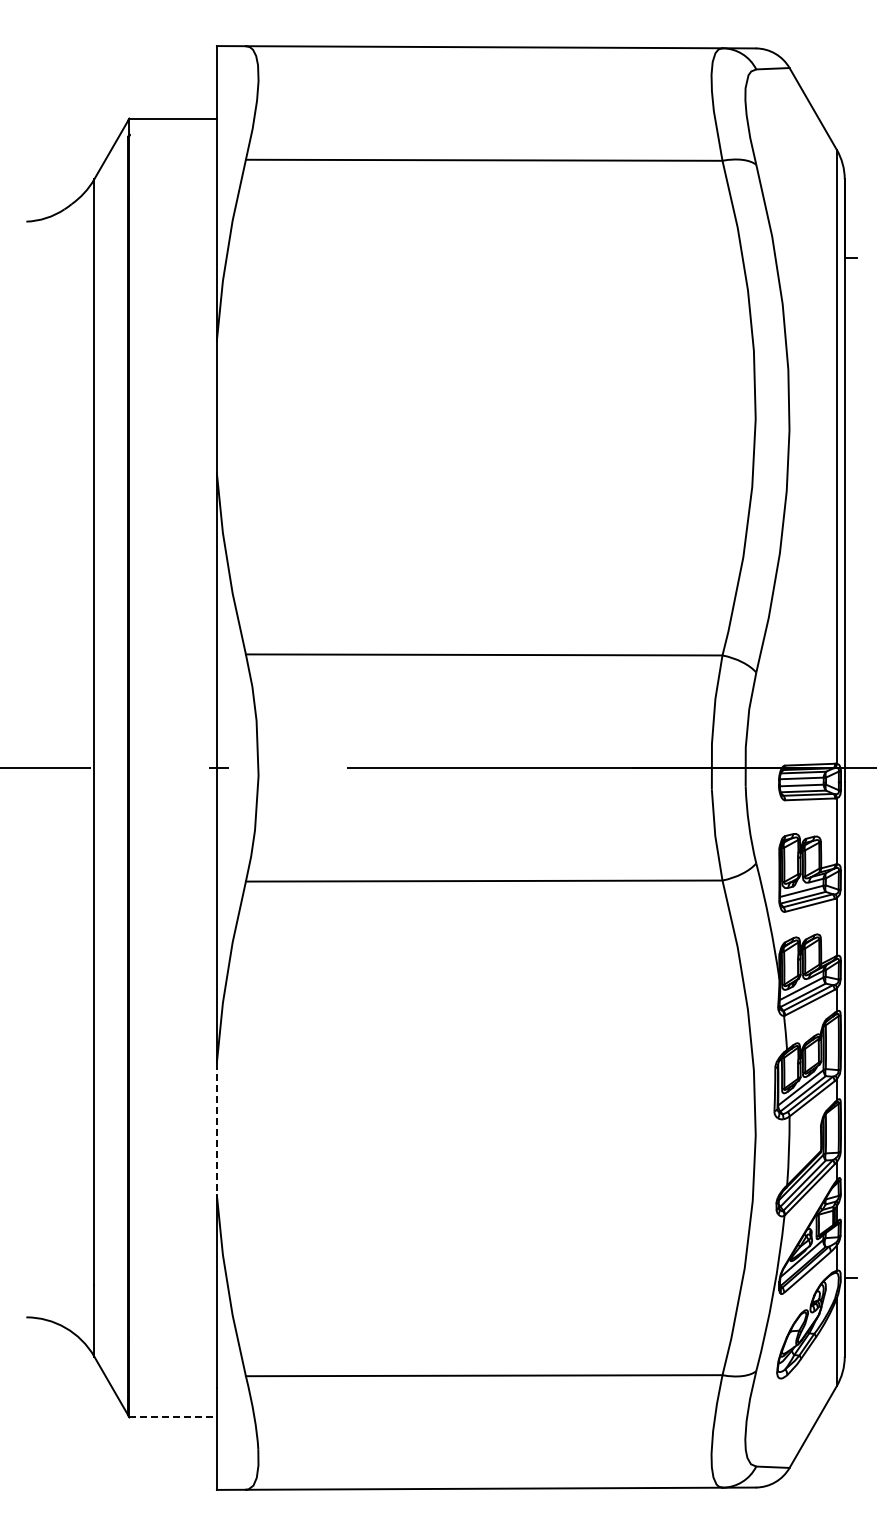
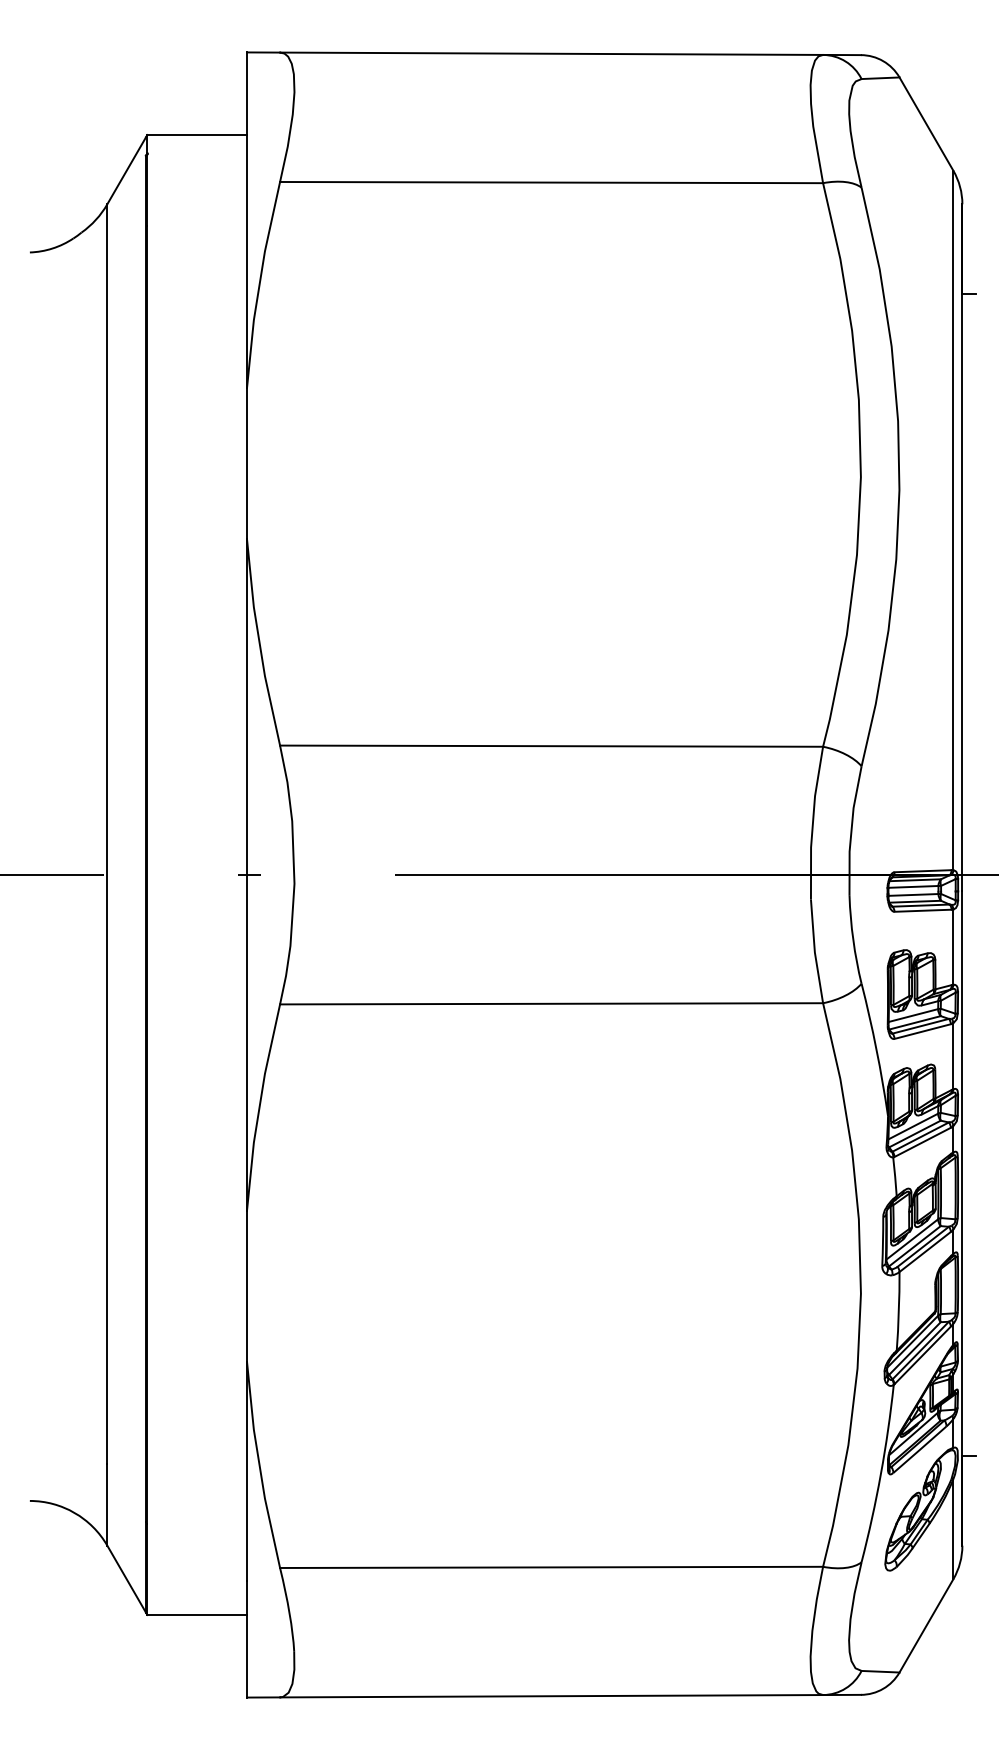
line: (216, 1129) -> (246, 1286), dashed -> solid
line: (173, 1417) -> (197, 1615), dashed -> solid

